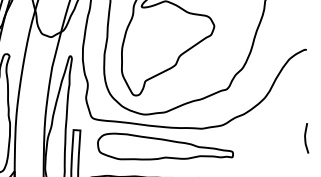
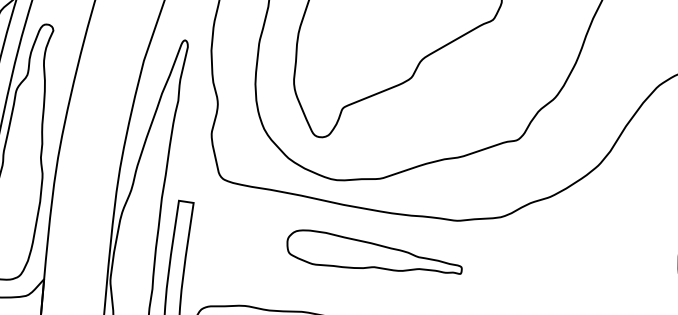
part: (165, 146) -> (374, 252), size x0.6

